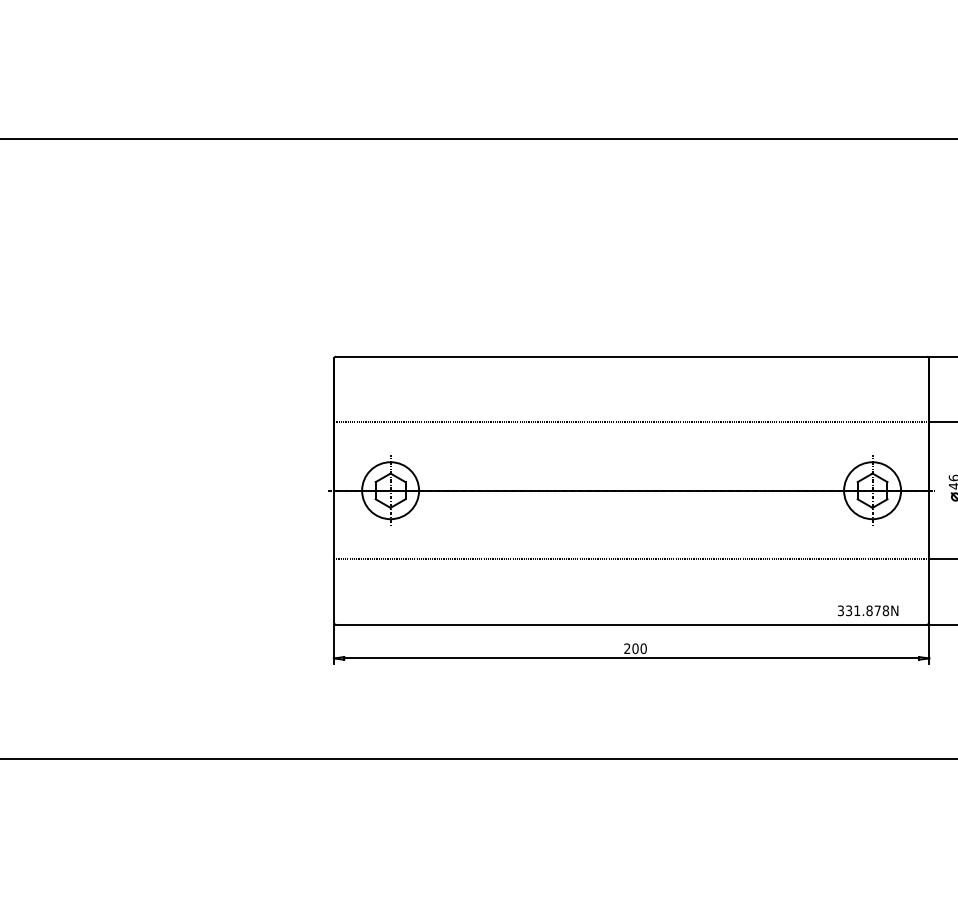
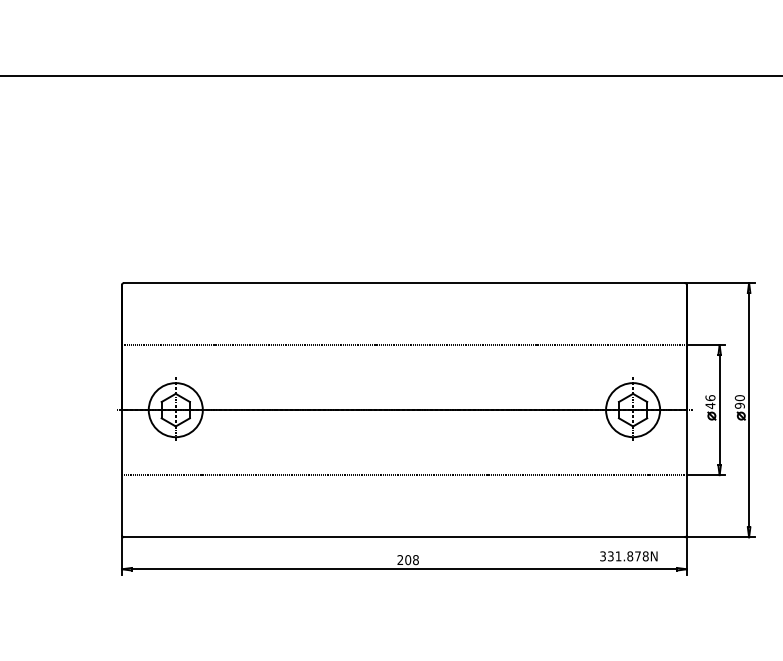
text: (868, 610) -> (629, 556), moved
text: (643, 648) -> (415, 559), 200 -> 208

